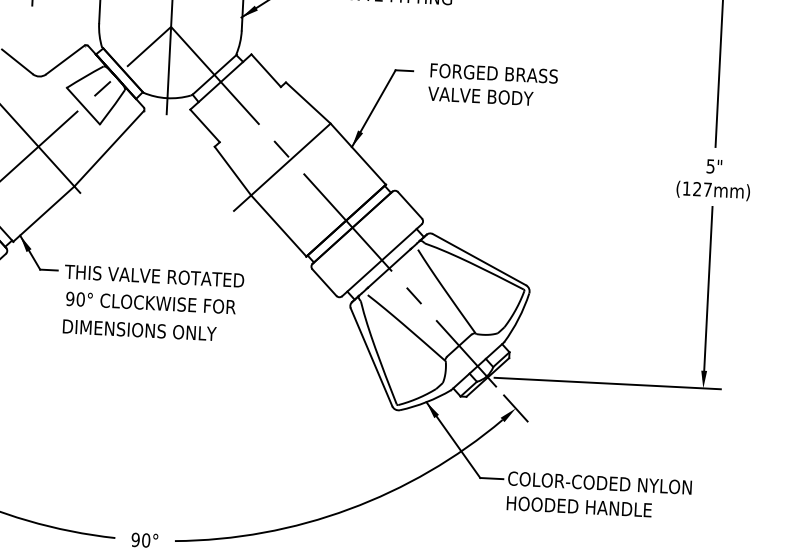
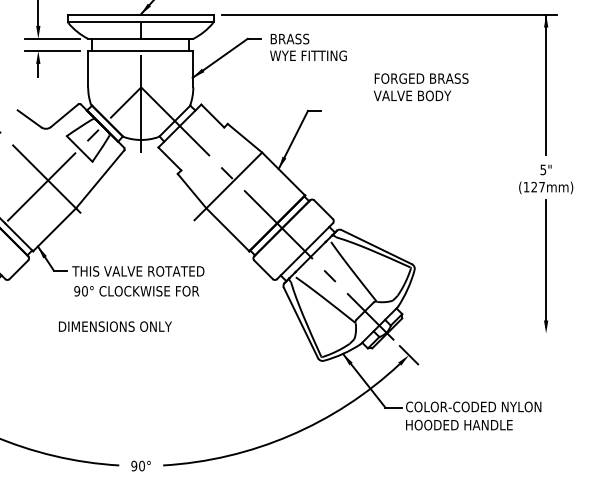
text: (493, 85) -> (421, 87), moved
text: (139, 329) -> (115, 326), moved
line: (607, 383) -> (475, 333), removed

